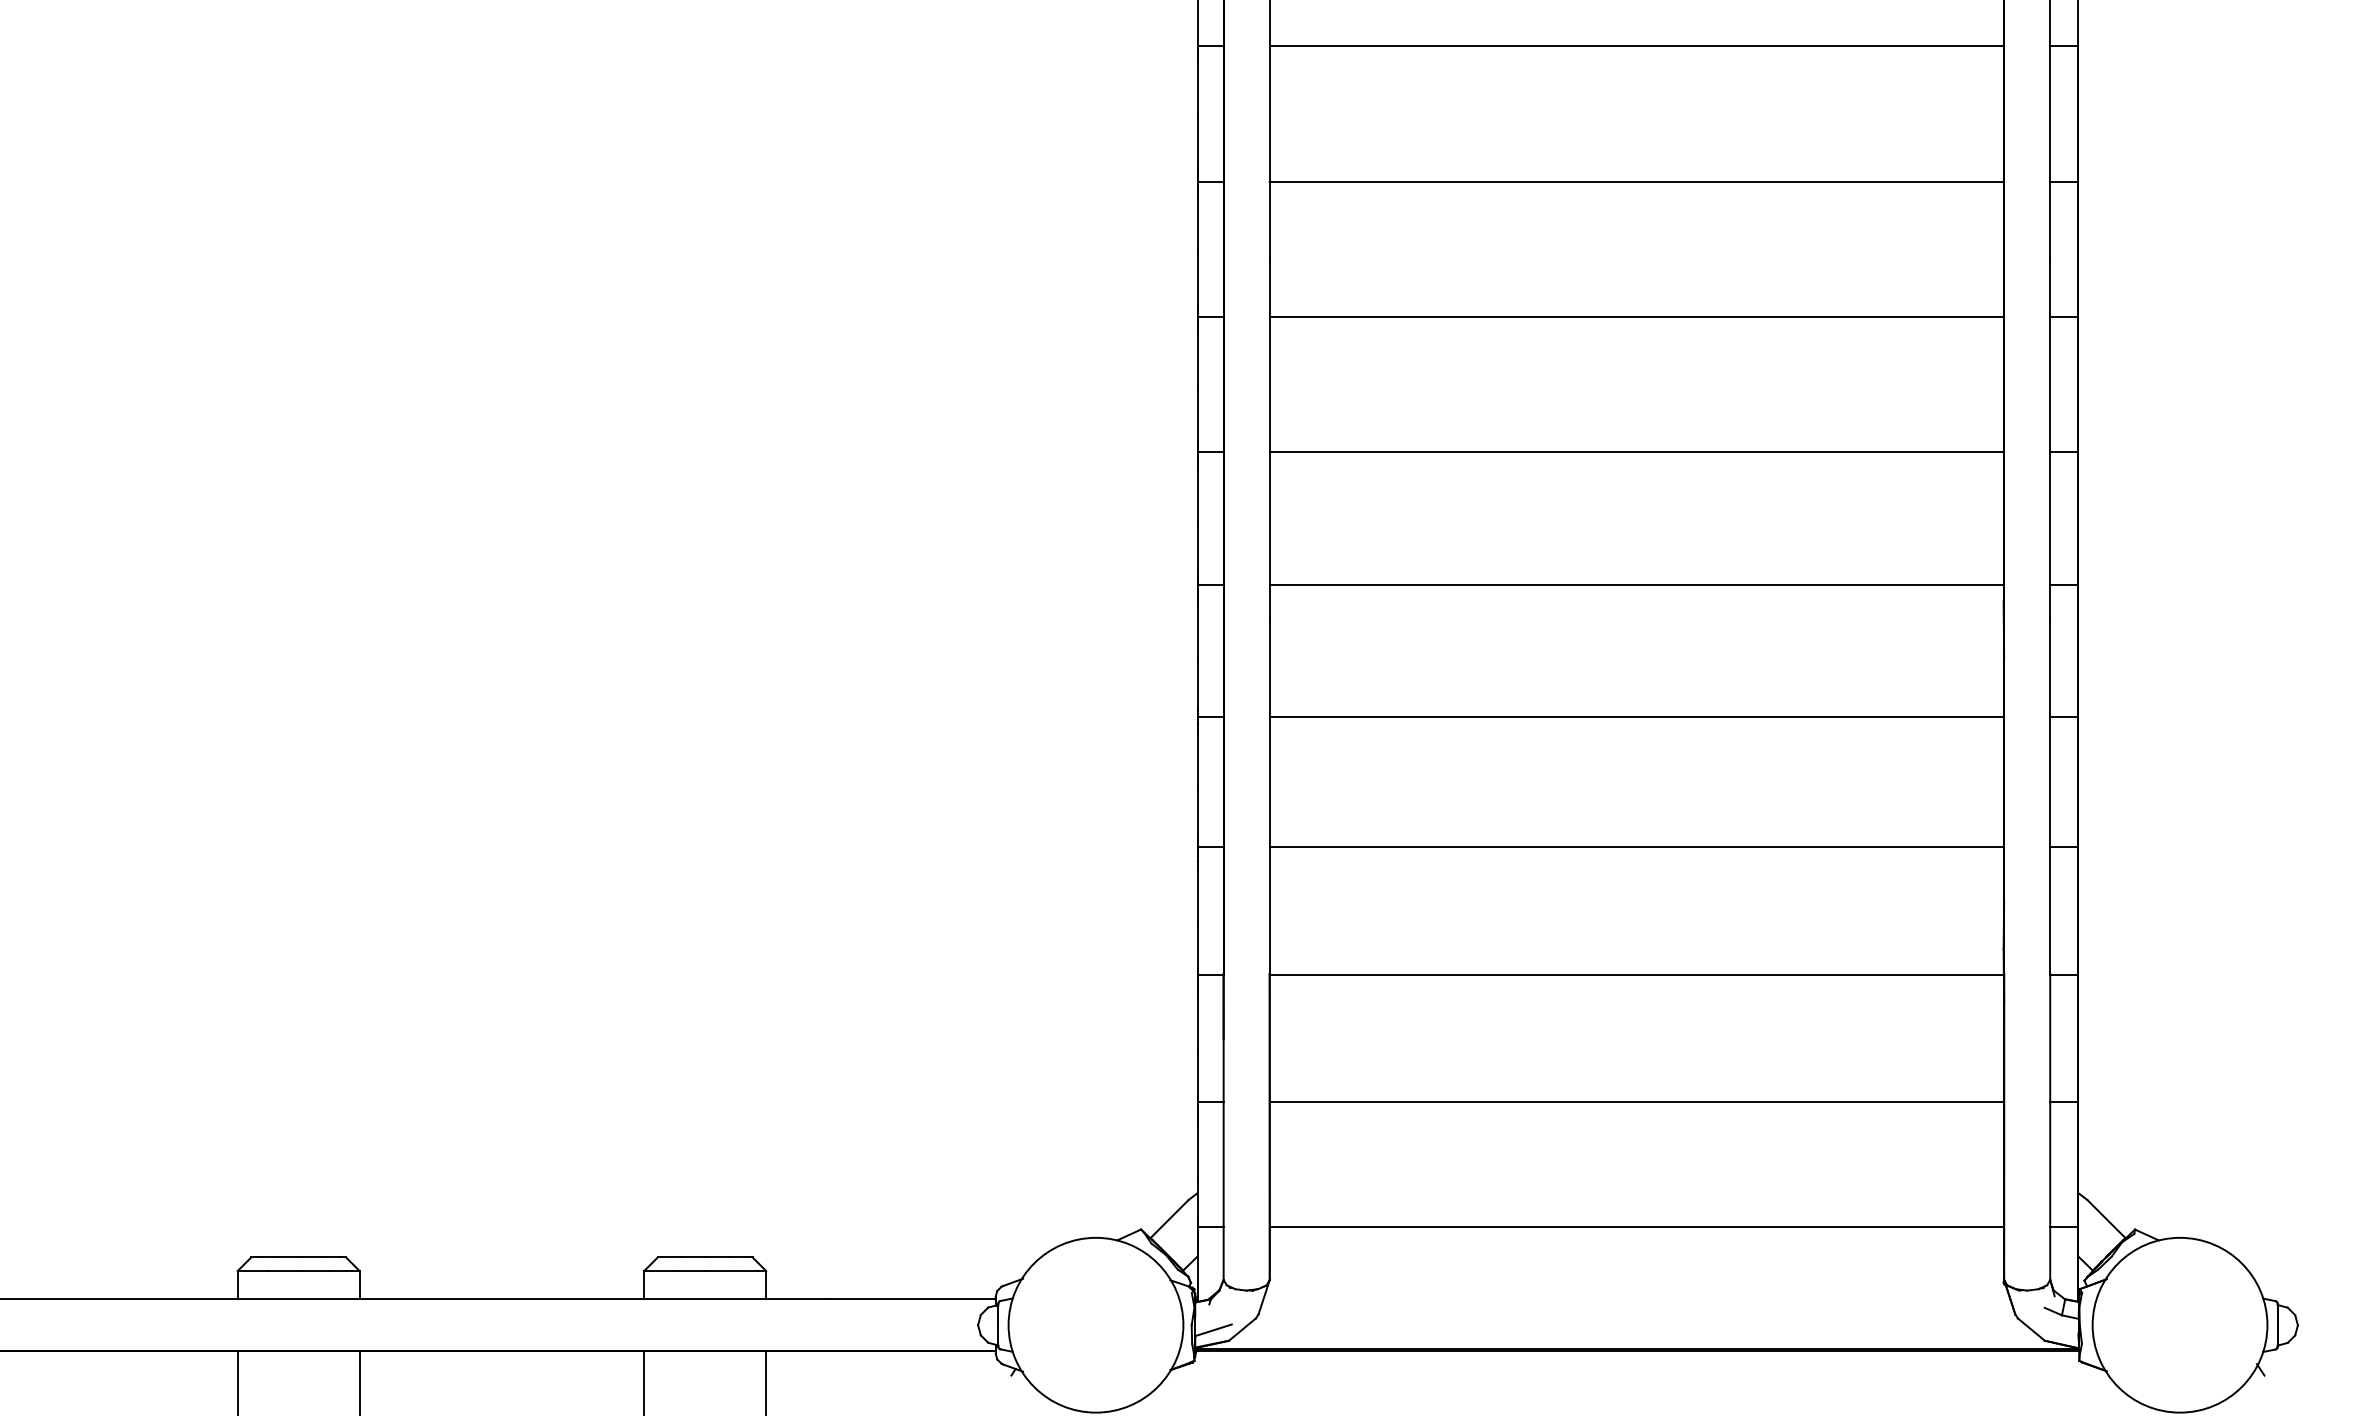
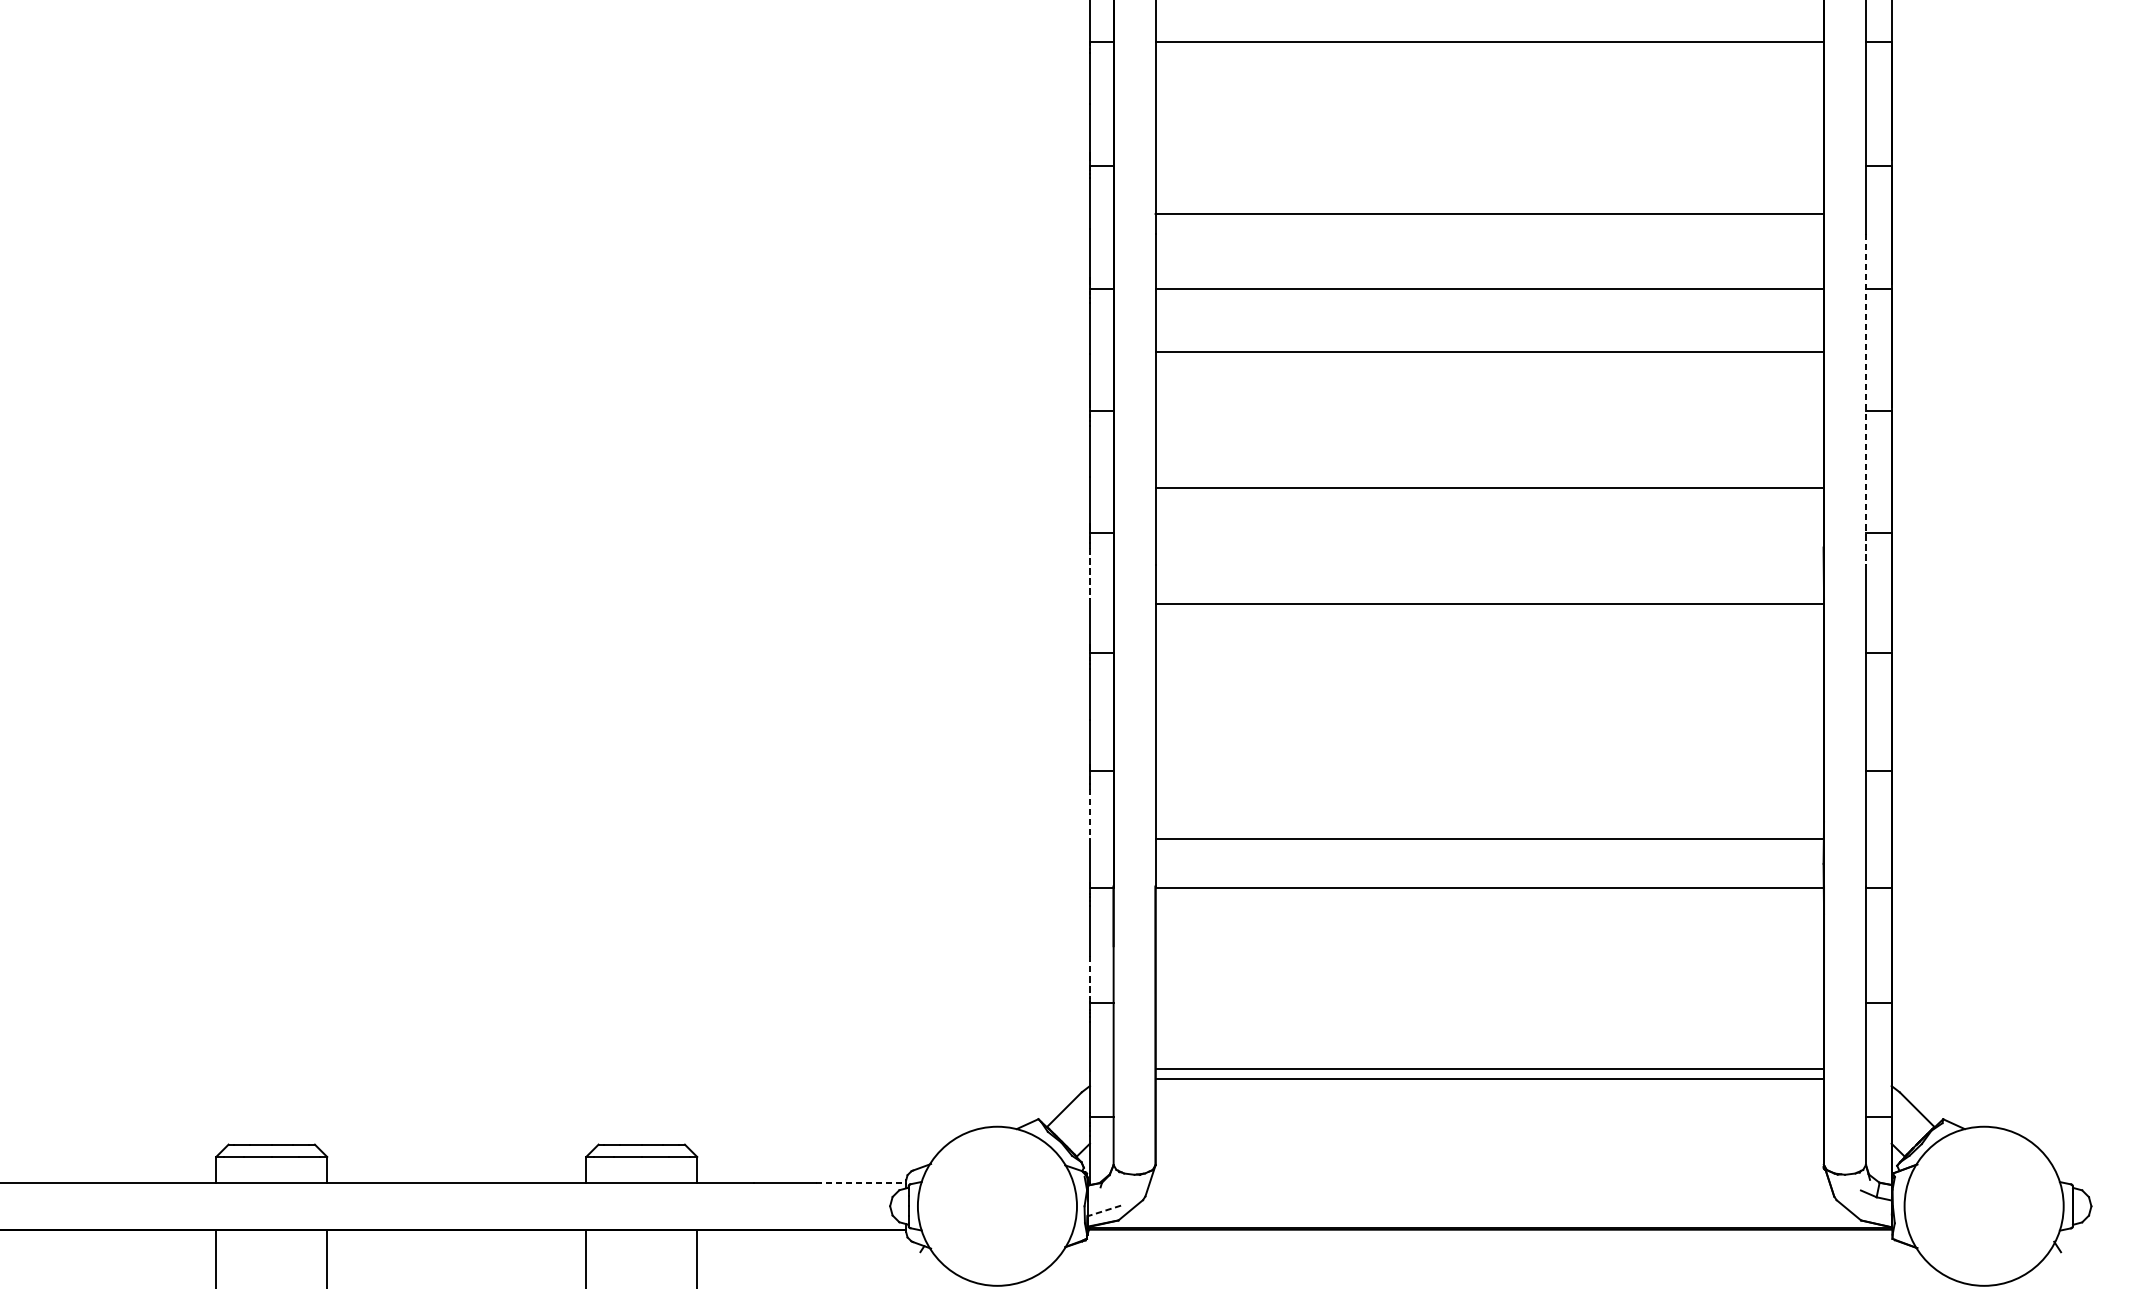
line: (1636, 182) -> (1489, 214), moved
line: (2050, 439) -> (1866, 400), solid -> dashed
line: (1636, 451) -> (1489, 351), moved
line: (1636, 585) -> (1489, 488), moved
line: (1197, 630) -> (1089, 573), solid -> dashed
line: (1636, 716) -> (1489, 603), moved
line: (1636, 846) -> (1489, 838), moved
line: (1197, 893) -> (1089, 813), solid -> dashed
line: (1197, 1073) -> (1089, 977), solid -> dashed
line: (1636, 1101) -> (1489, 1078), moved
line: (1636, 1226) -> (1489, 1068), moved
line: (946, 1299) -> (861, 1182), solid -> dashed
line: (1213, 1330) -> (1104, 1211), solid -> dashed

